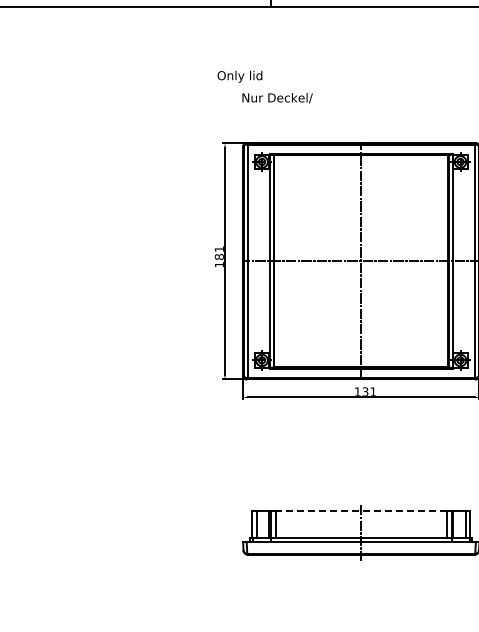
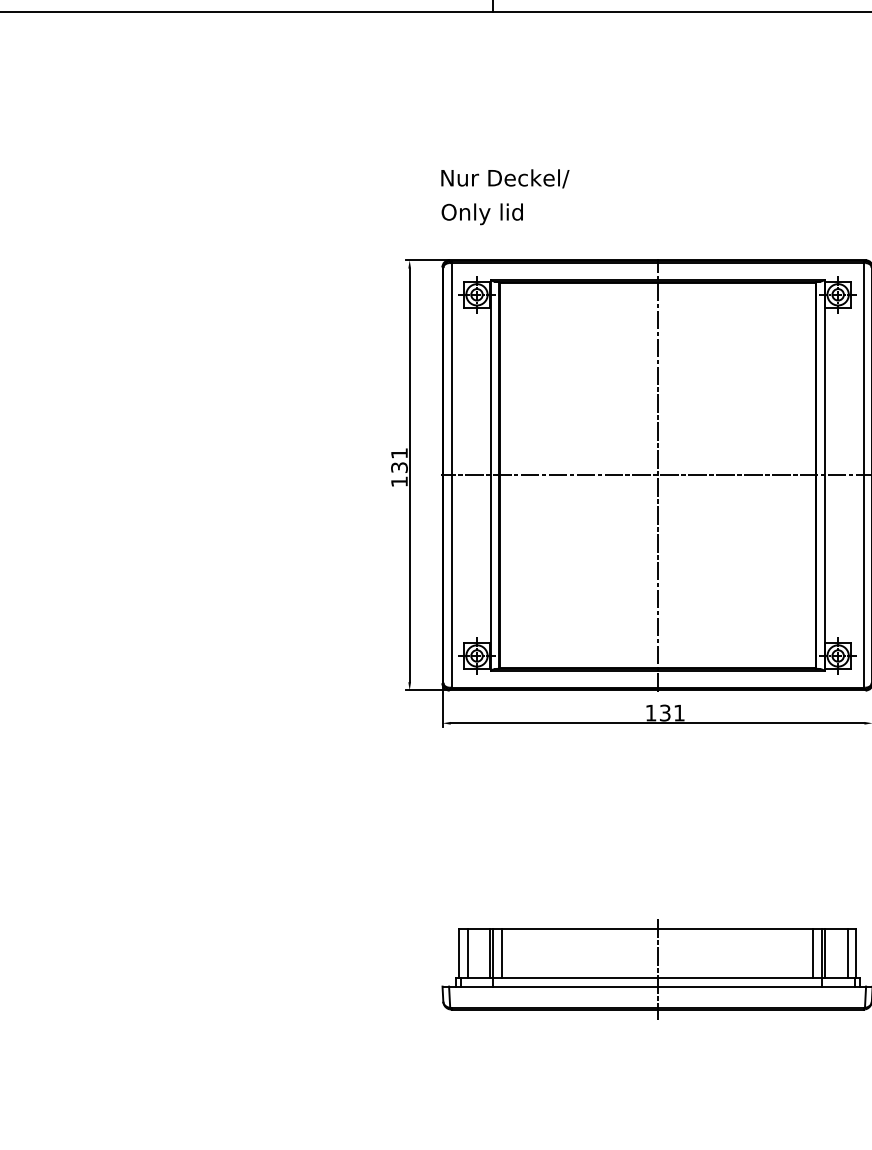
text: (239, 76) -> (481, 213), moved
text: (219, 256) -> (399, 466), 181 -> 131
line: (361, 510) -> (657, 928), dashed -> solid

